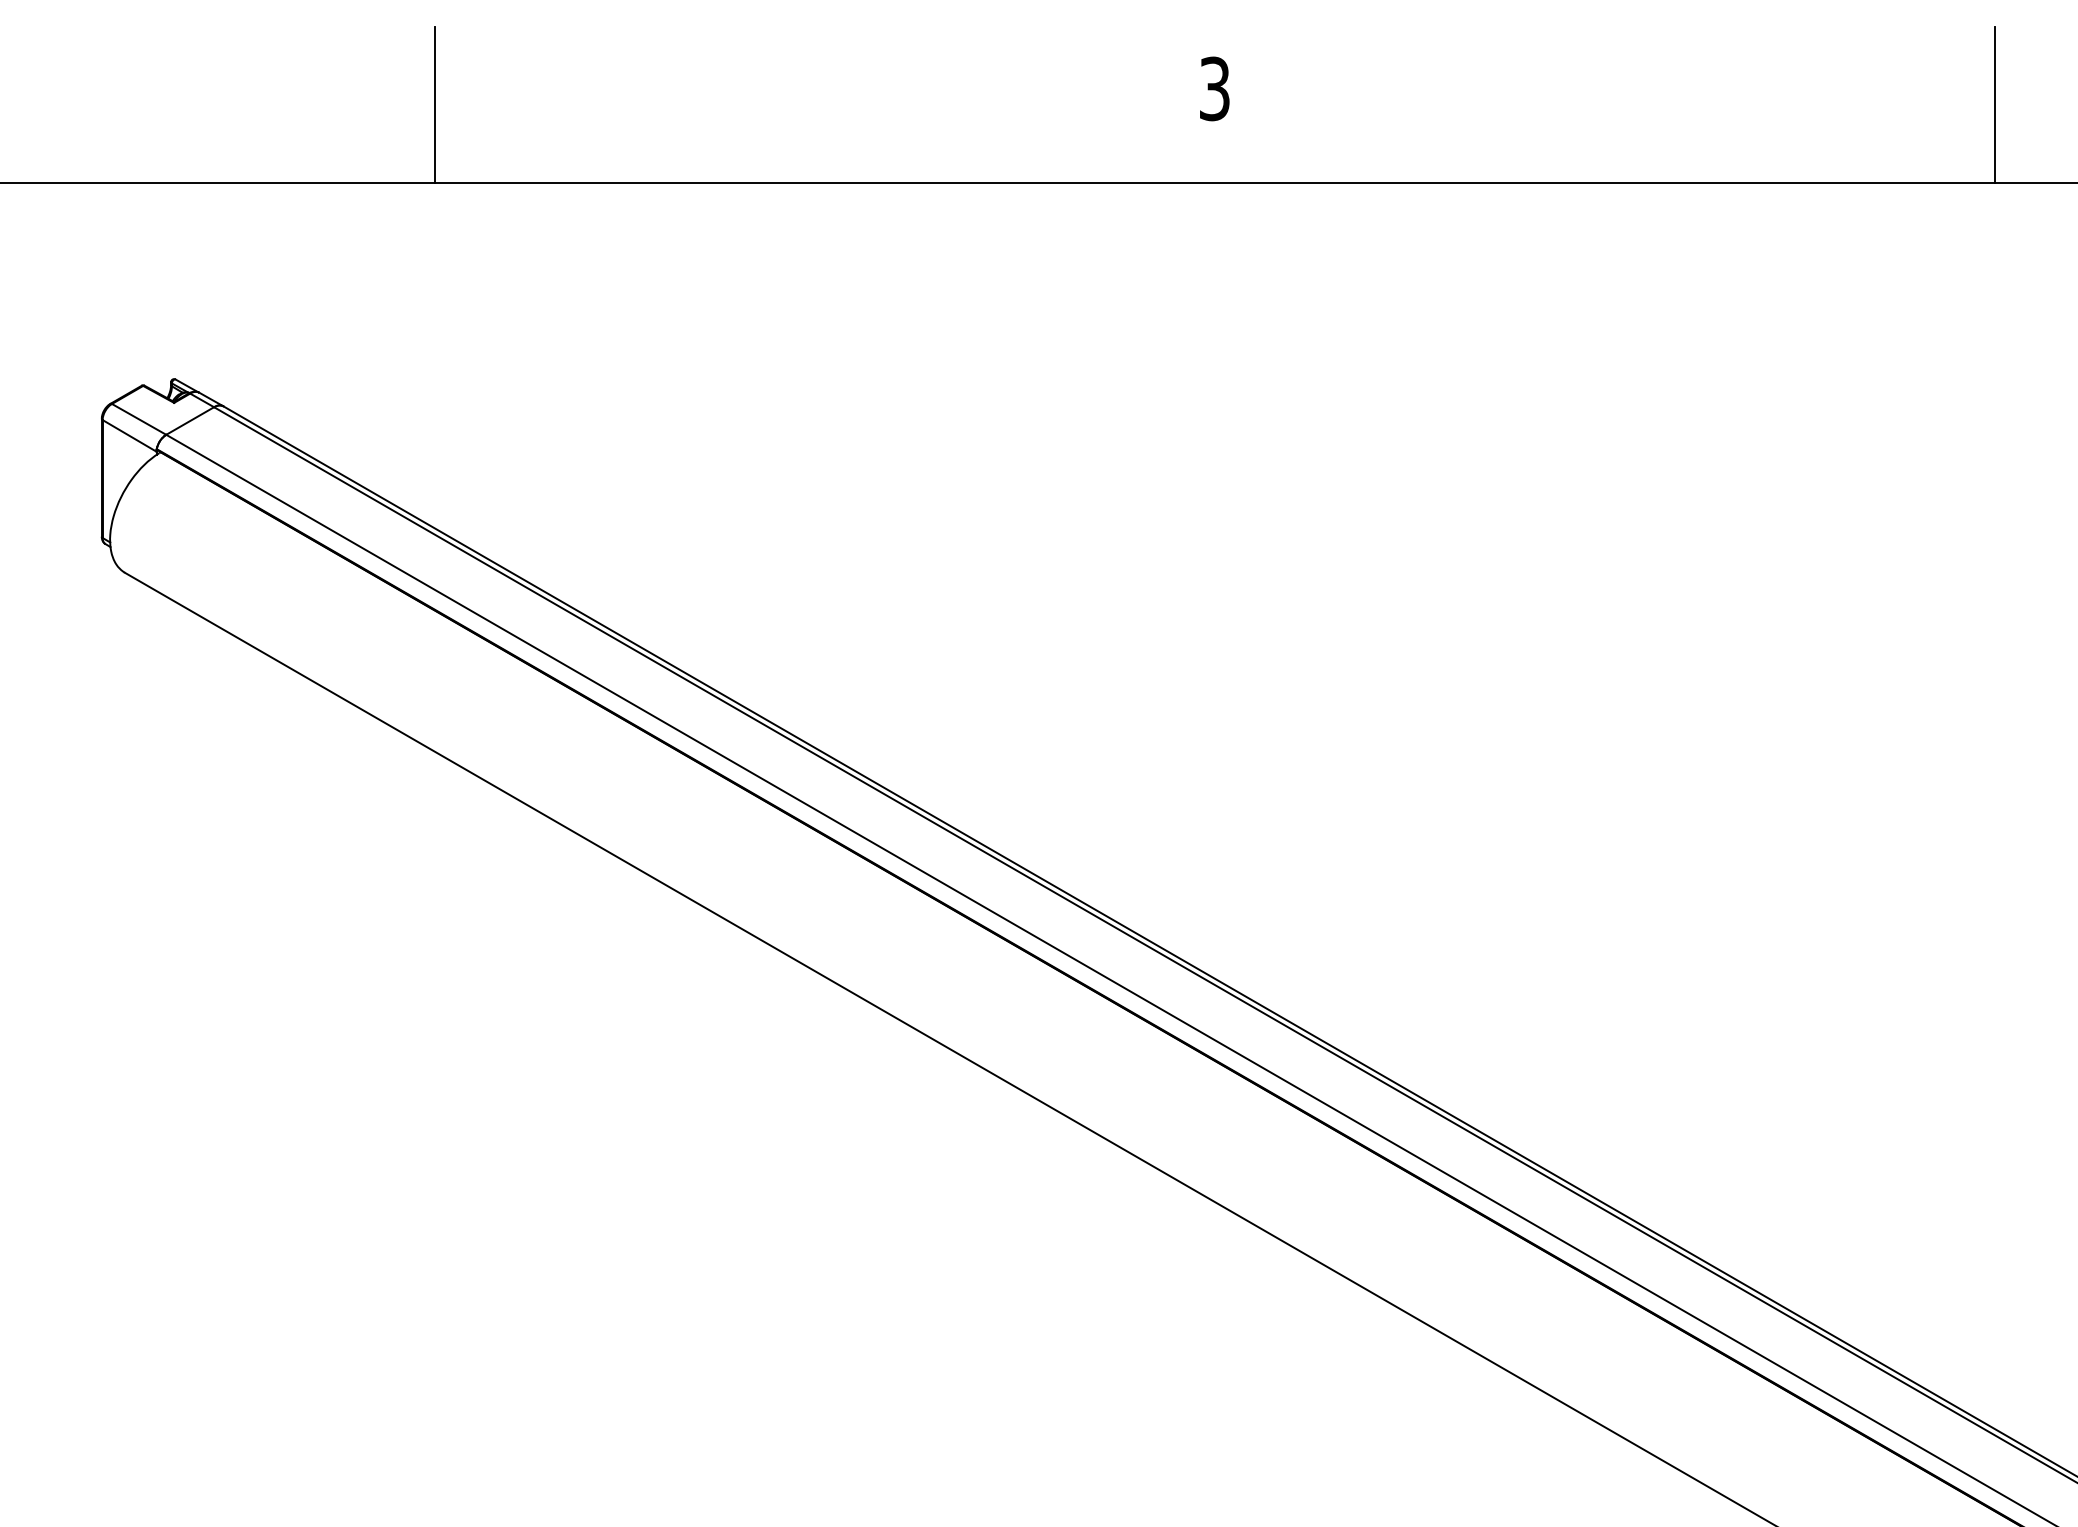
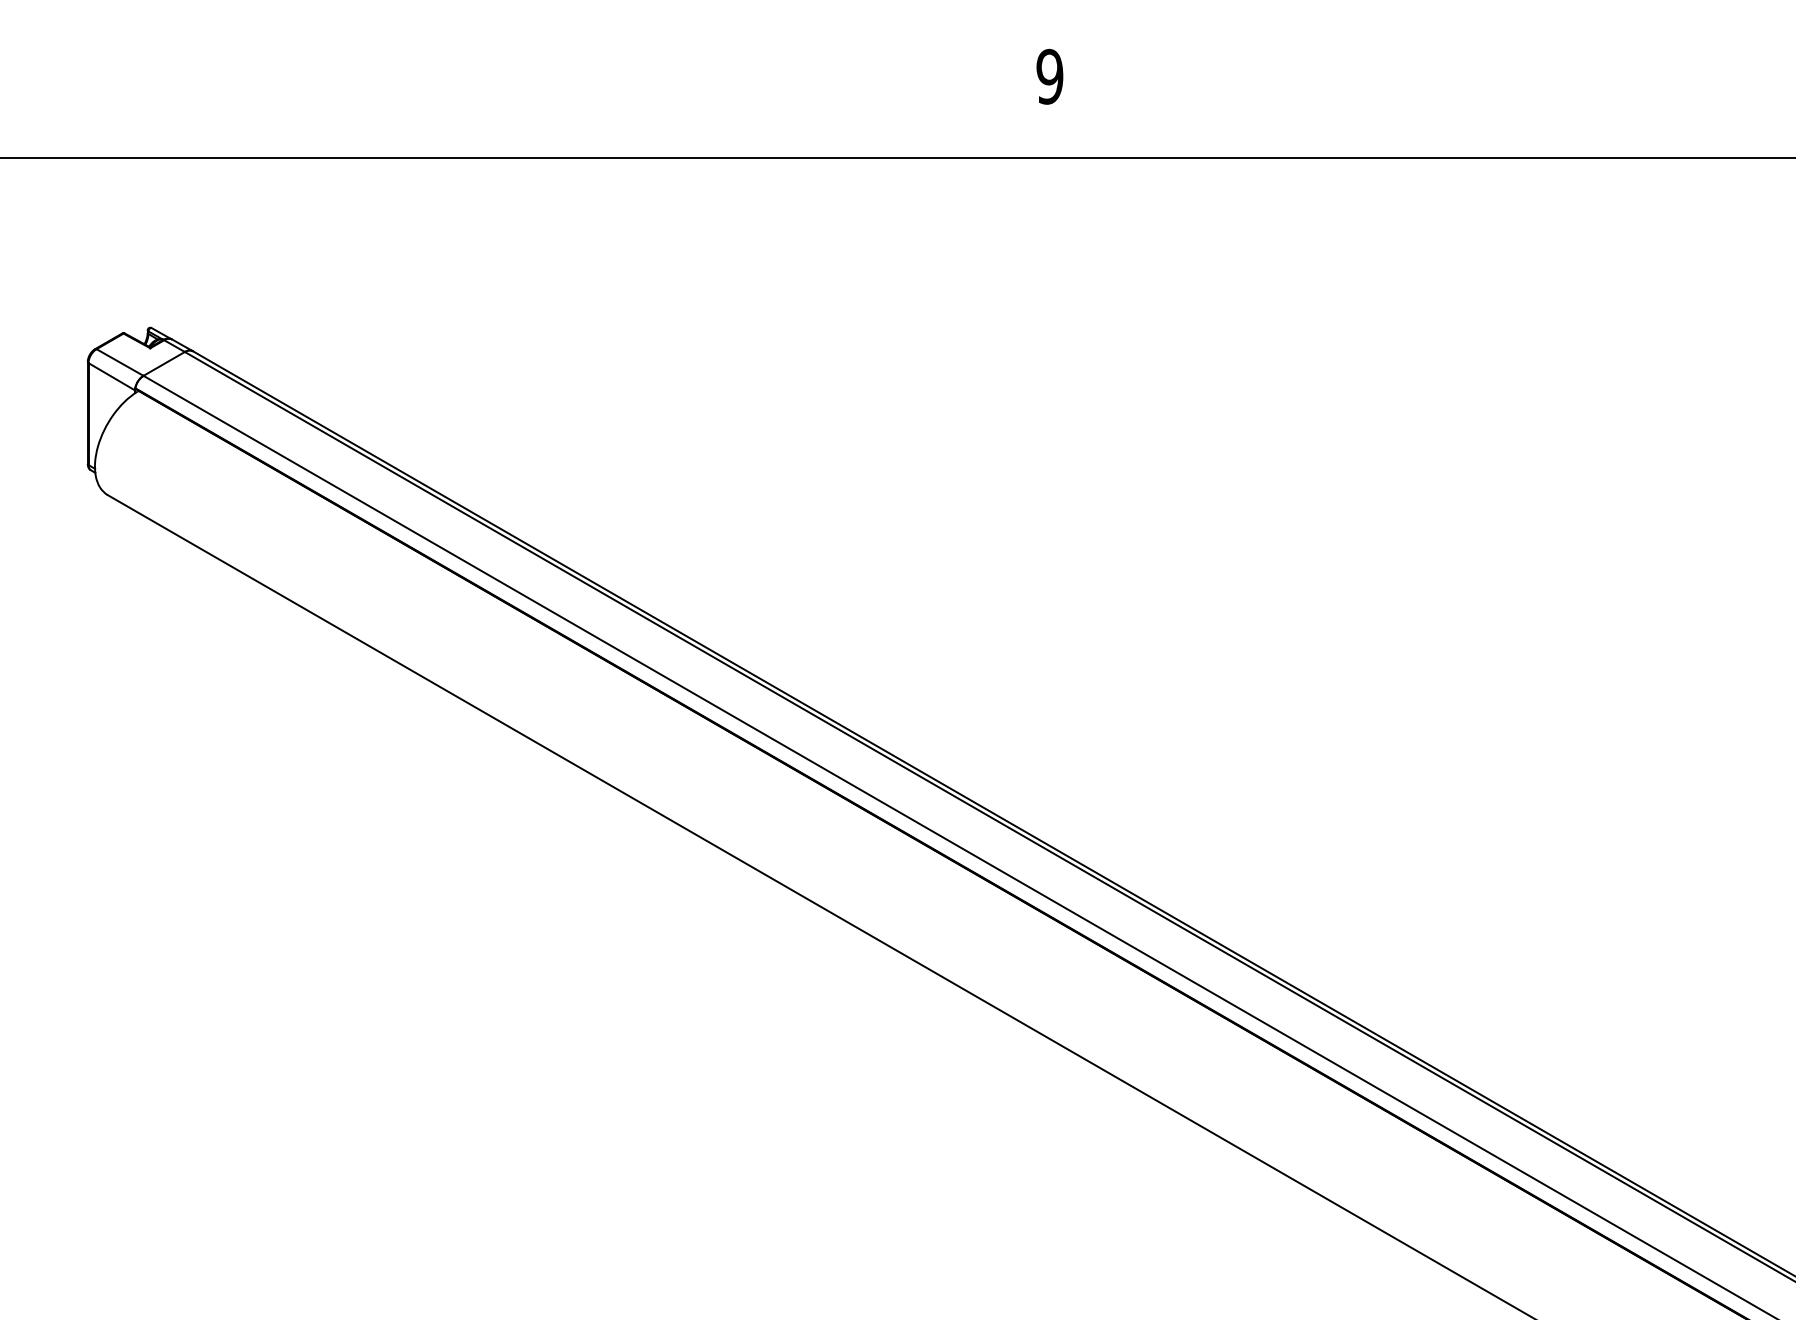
text: (1214, 88) -> (1049, 76), 3 -> 9
line: (434, 104) -> (375, 90), removed
line: (1995, 104) -> (1724, 90), removed

